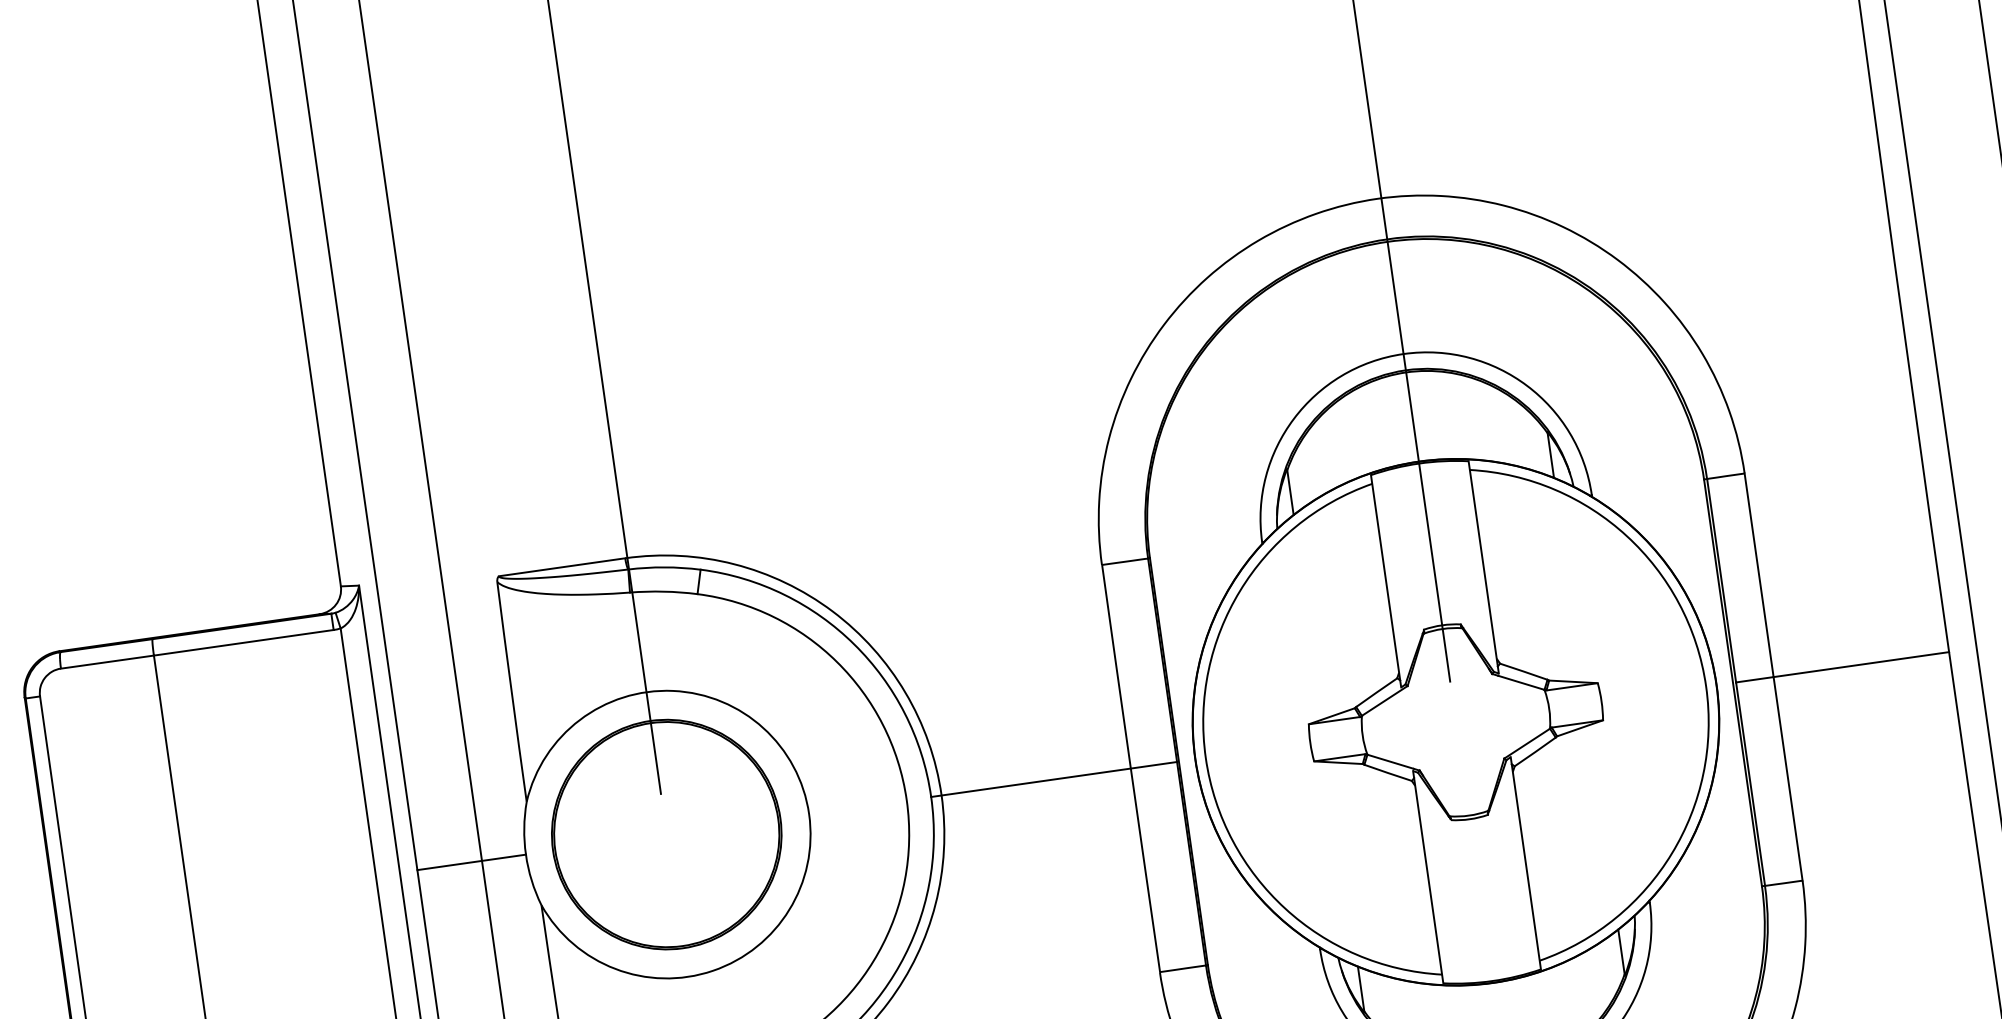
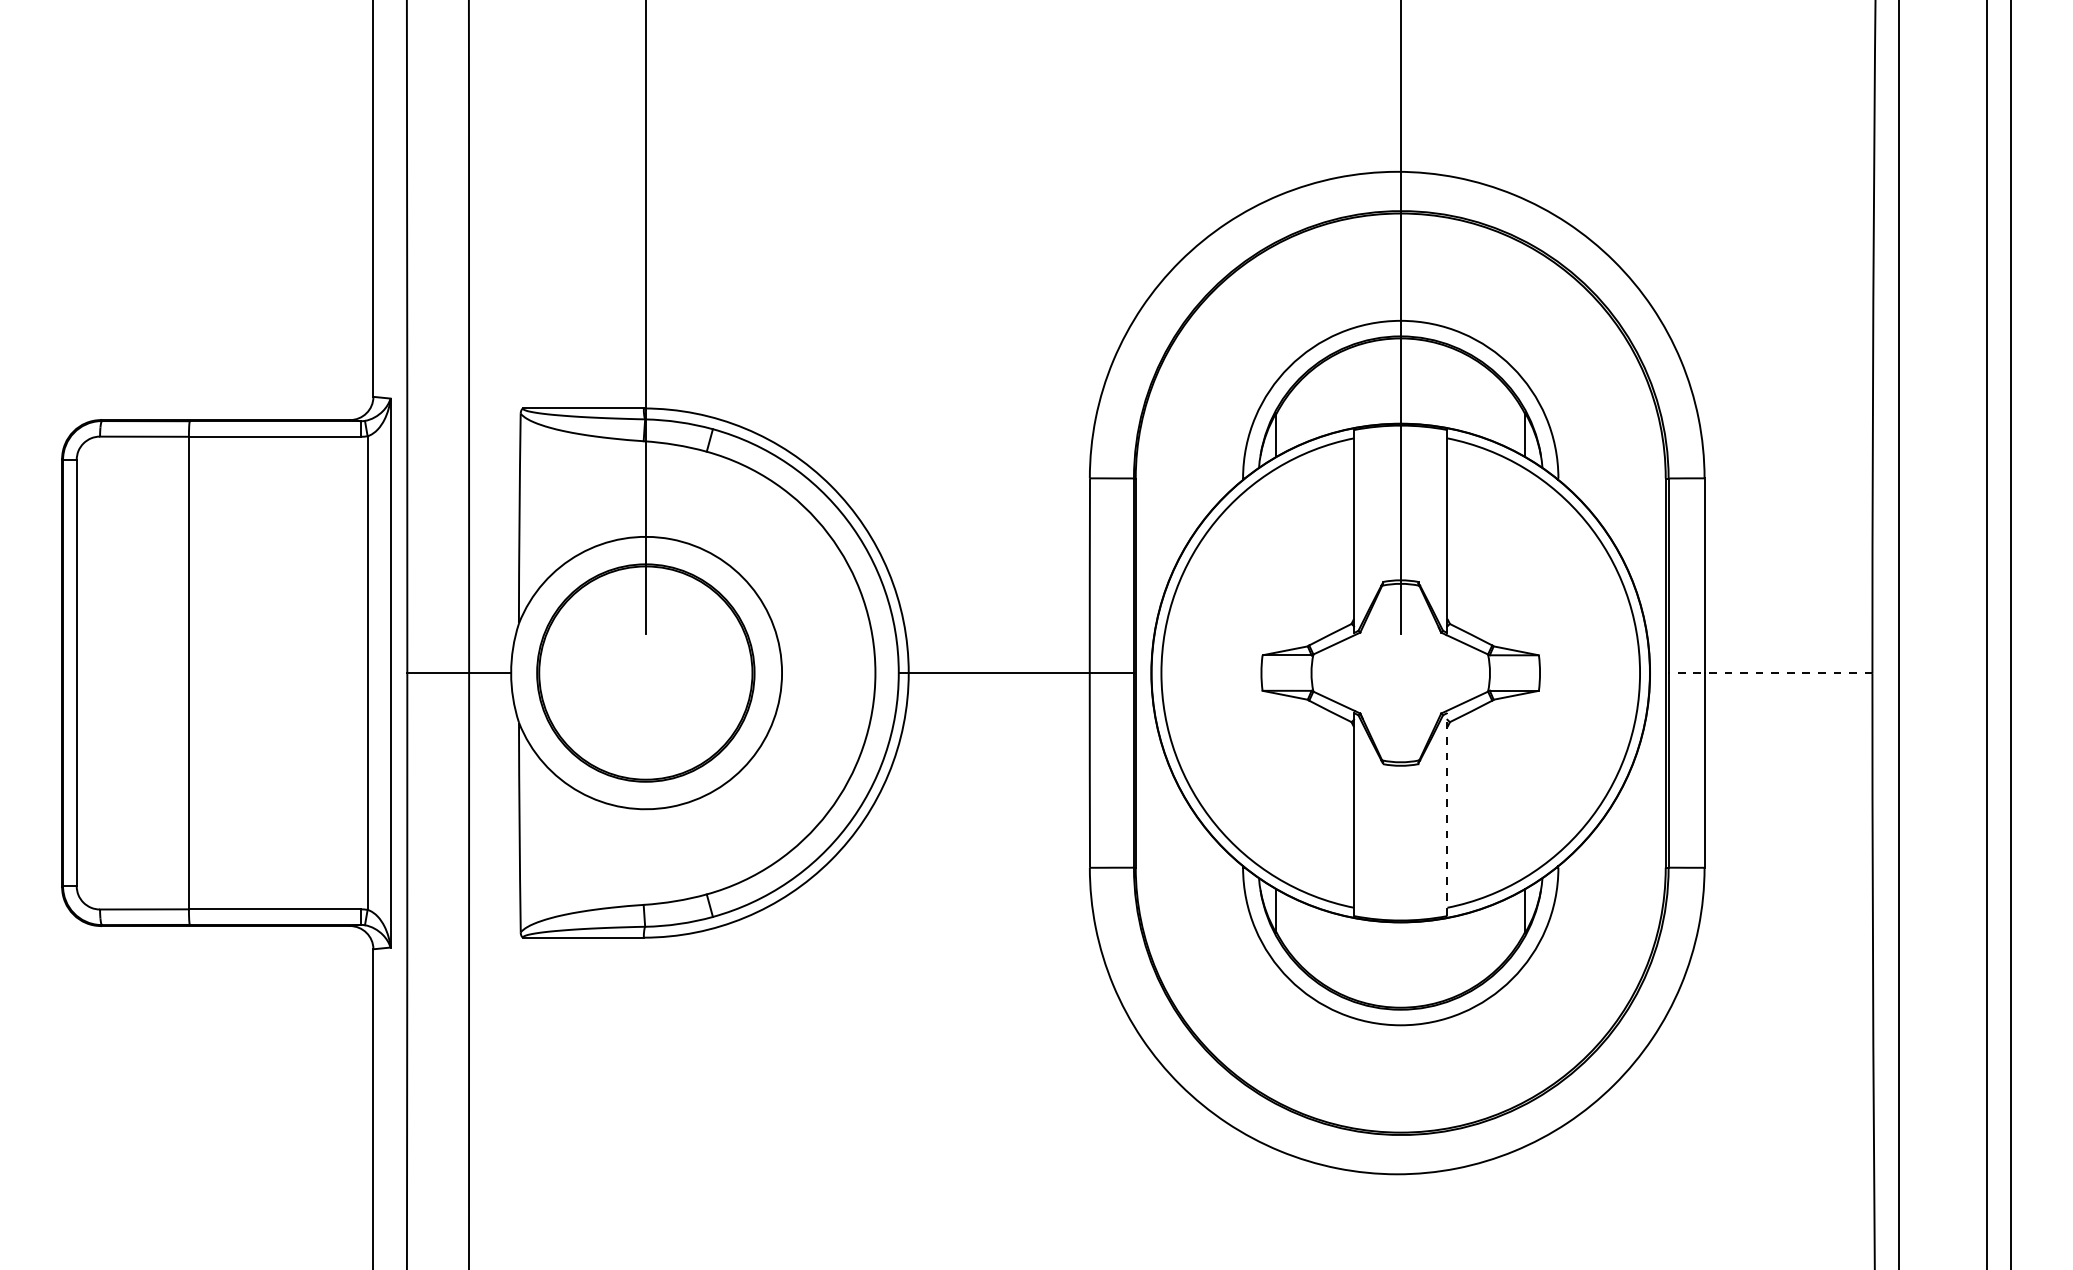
line: (1842, 667) -> (1770, 673), solid -> dashed
line: (1525, 863) -> (1447, 814), solid -> dashed

